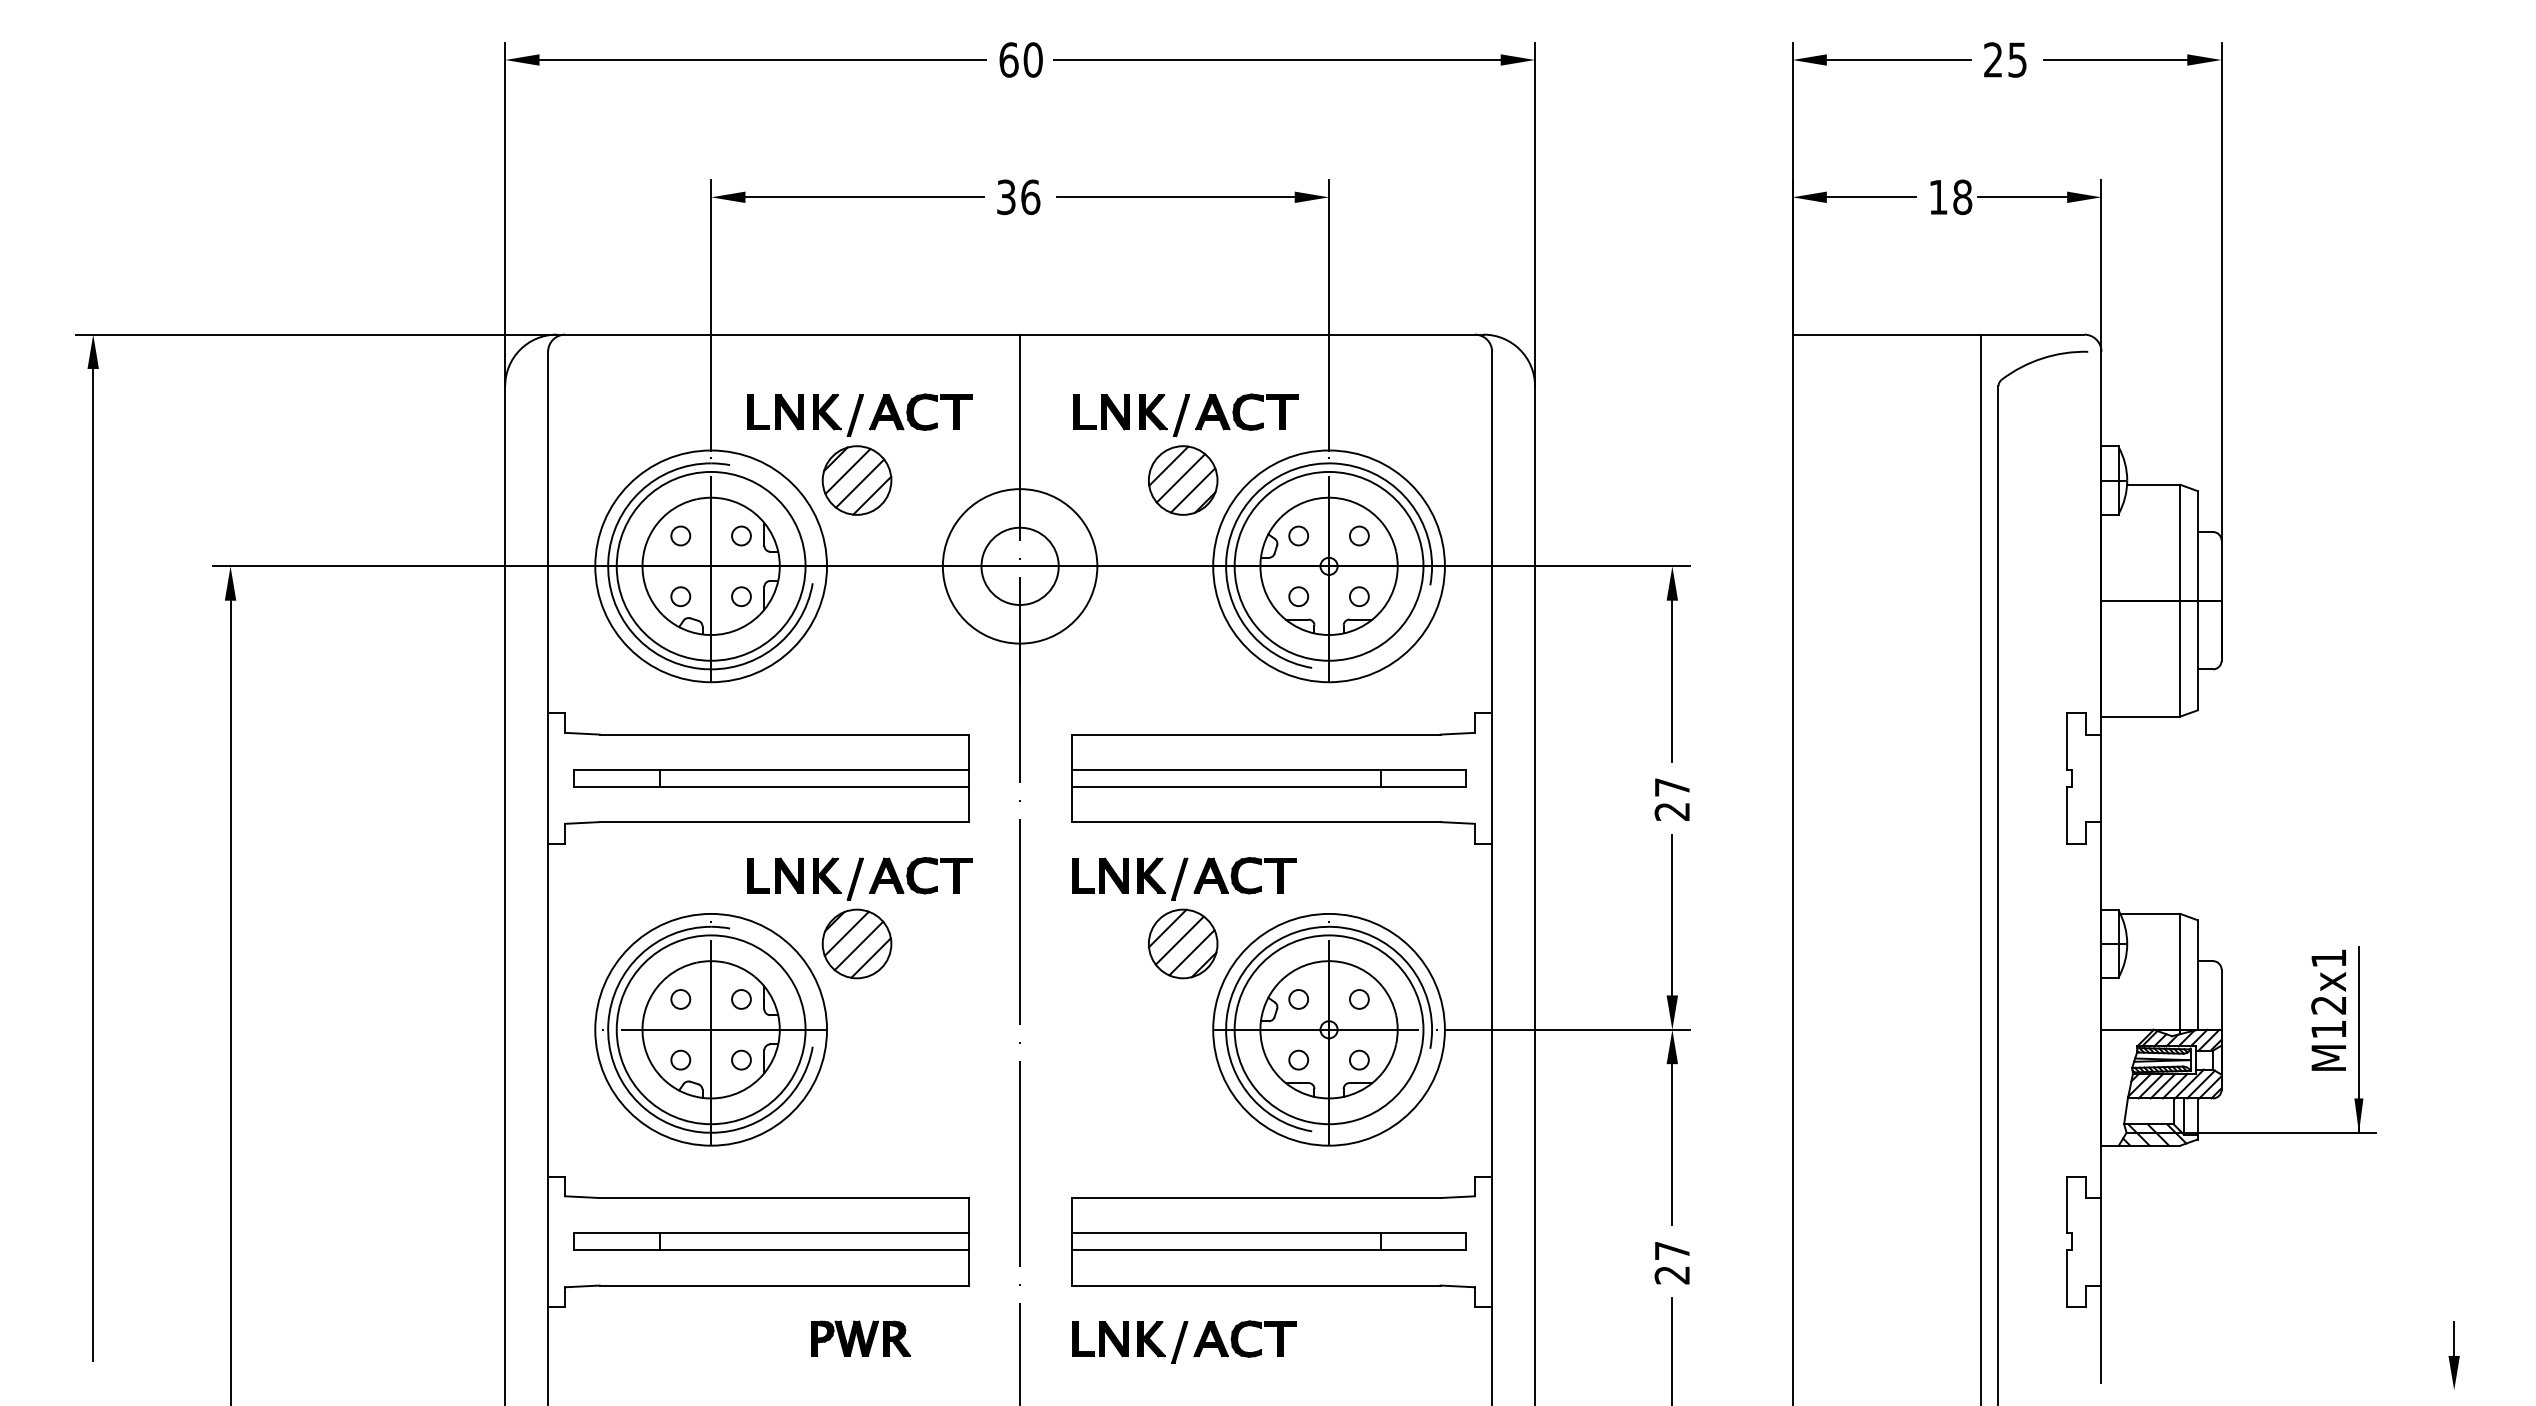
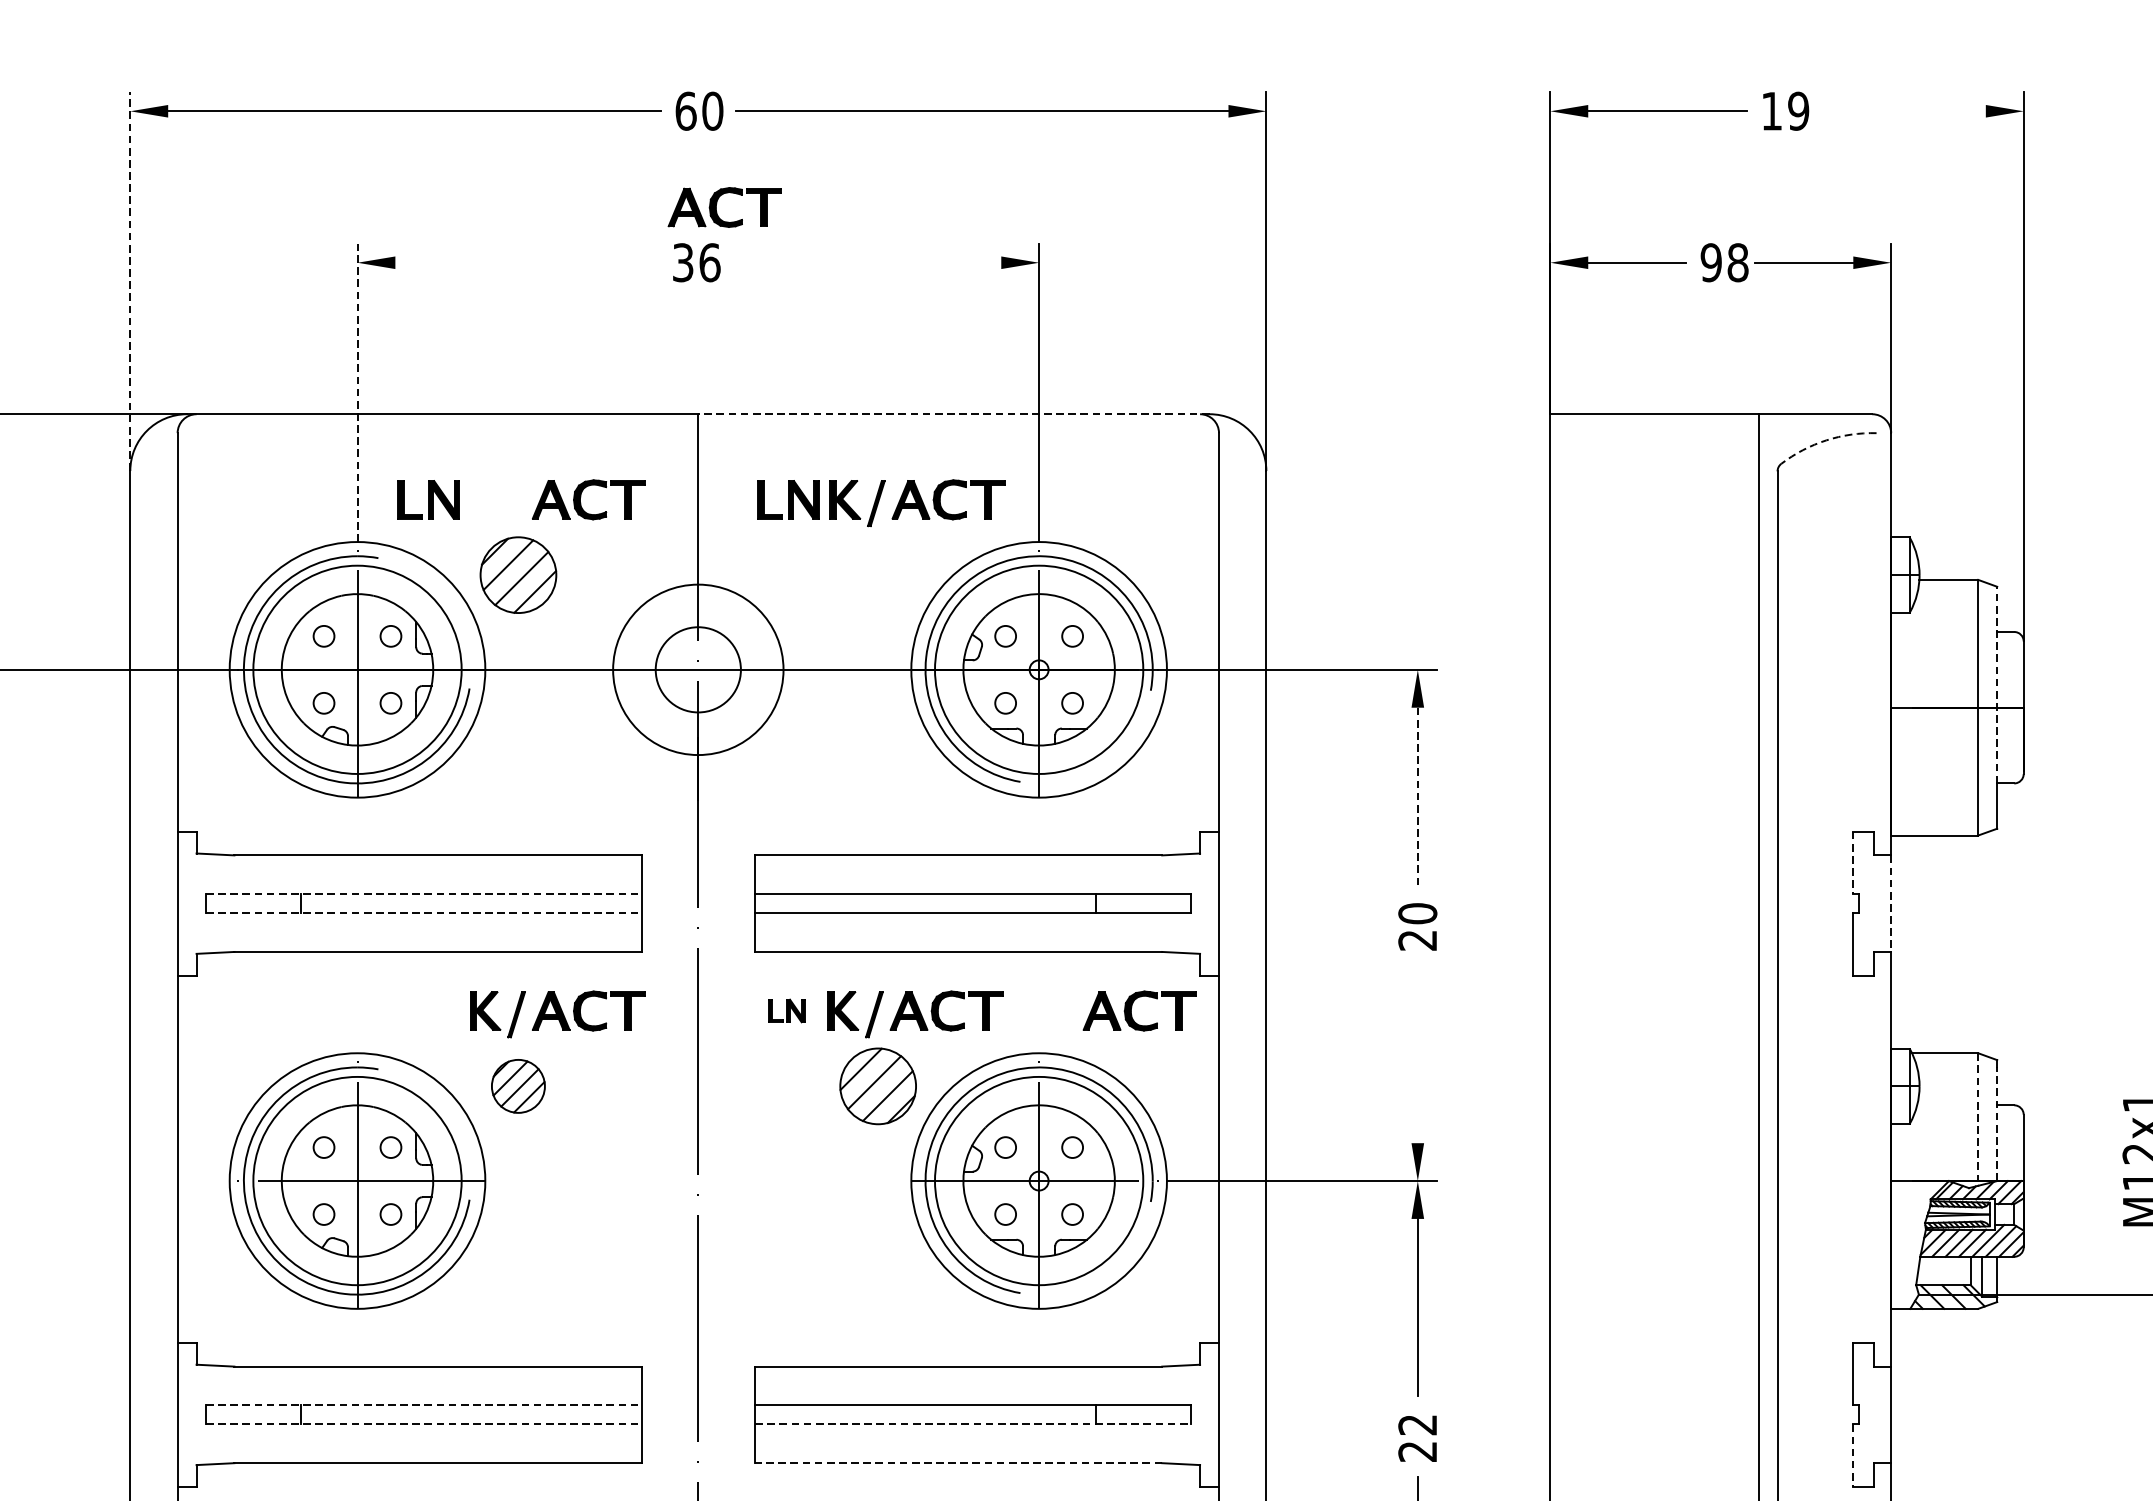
text: (2005, 59) -> (1785, 110), 25 -> 19
line: (2115, 60) -> (1906, 111), removed
part: (1037, 144) -> (717, 204), added
line: (864, 197) -> (526, 262), removed
line: (1175, 197) -> (869, 262), removed
text: (1937, 197) -> (1710, 262), 18 -> 98
line: (505, 214) -> (130, 281), solid -> dashed
line: (711, 314) -> (357, 392), solid -> dashed
line: (1251, 334) -> (953, 414), solid -> dashed
arc: (2042, 358) -> (1826, 440), solid -> dashed
part: (833, 420) -> (492, 508), removed
part: (1183, 480) -> (878, 575), removed
line: (2197, 579) -> (1997, 684), solid -> dashed
line: (1672, 681) -> (1417, 796), solid -> dashed
line: (2067, 741) -> (1853, 863), solid -> dashed
line: (771, 769) -> (424, 893), solid -> dashed
line: (2101, 778) -> (1891, 903), solid -> dashed
line: (771, 786) -> (424, 912), solid -> dashed
text: (1672, 786) -> (1417, 912), 27 -> 20
part: (775, 875) -> (428, 1010), removed
part: (1100, 875) -> (787, 1010), size x0.6
part: (1419, 875) -> (1138, 1010), added
line: (1672, 914) -> (1417, 1053), removed
part: (856, 943) -> (517, 1085), size x0.7
line: (2180, 974) -> (1978, 1120), solid -> dashed
line: (2197, 977) -> (1997, 1123), solid -> dashed
line: (771, 1233) -> (424, 1405), solid -> dashed
line: (771, 1250) -> (424, 1424), solid -> dashed
line: (1269, 1250) -> (973, 1424), solid -> dashed
text: (1671, 1251) -> (1416, 1425), 27 -> 22
line: (2067, 1279) -> (1853, 1456), solid -> dashed
line: (1256, 1285) -> (959, 1463), solid -> dashed

